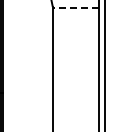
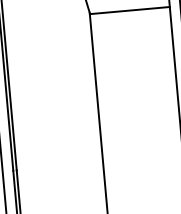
line: (75, 7) -> (129, 10), dashed -> solid

